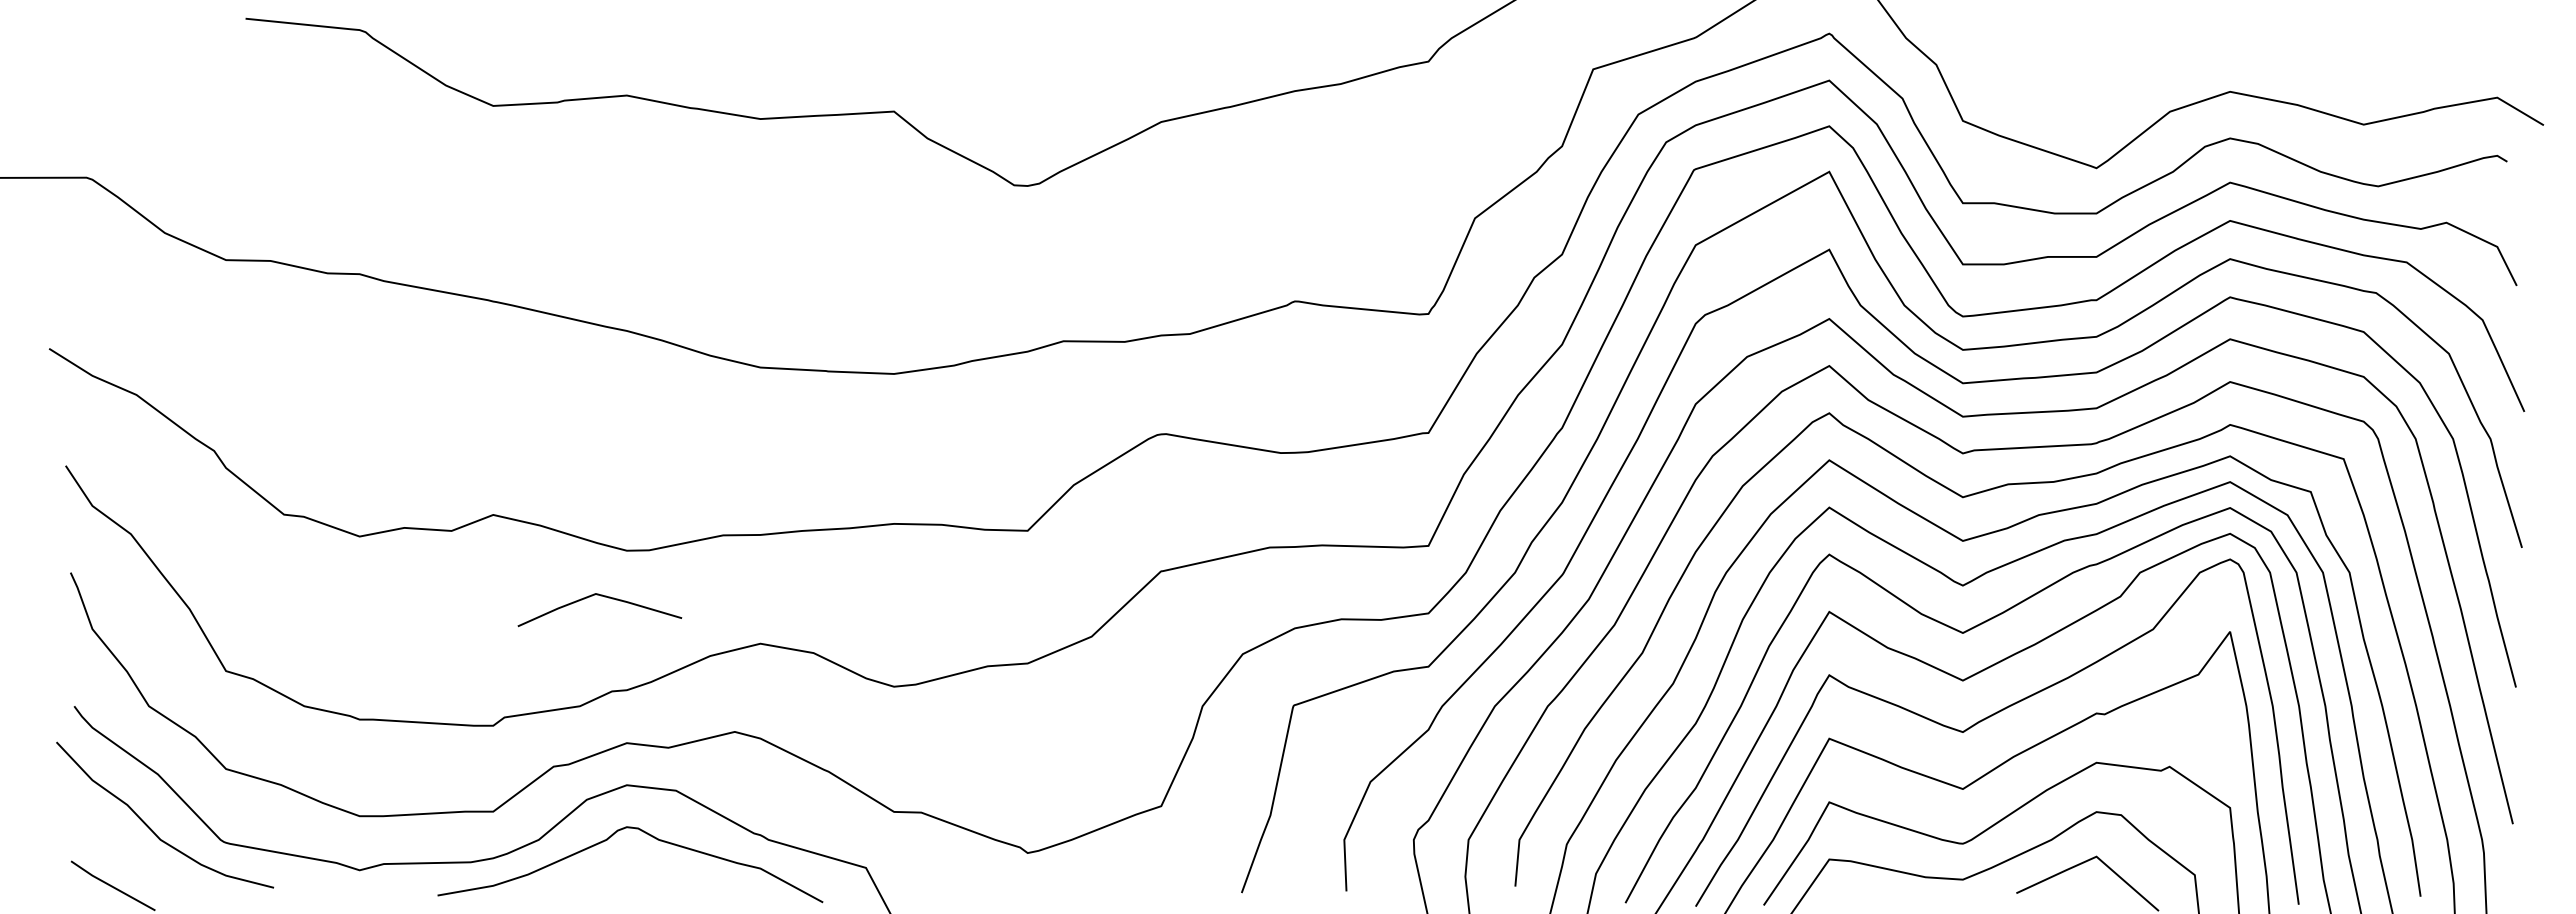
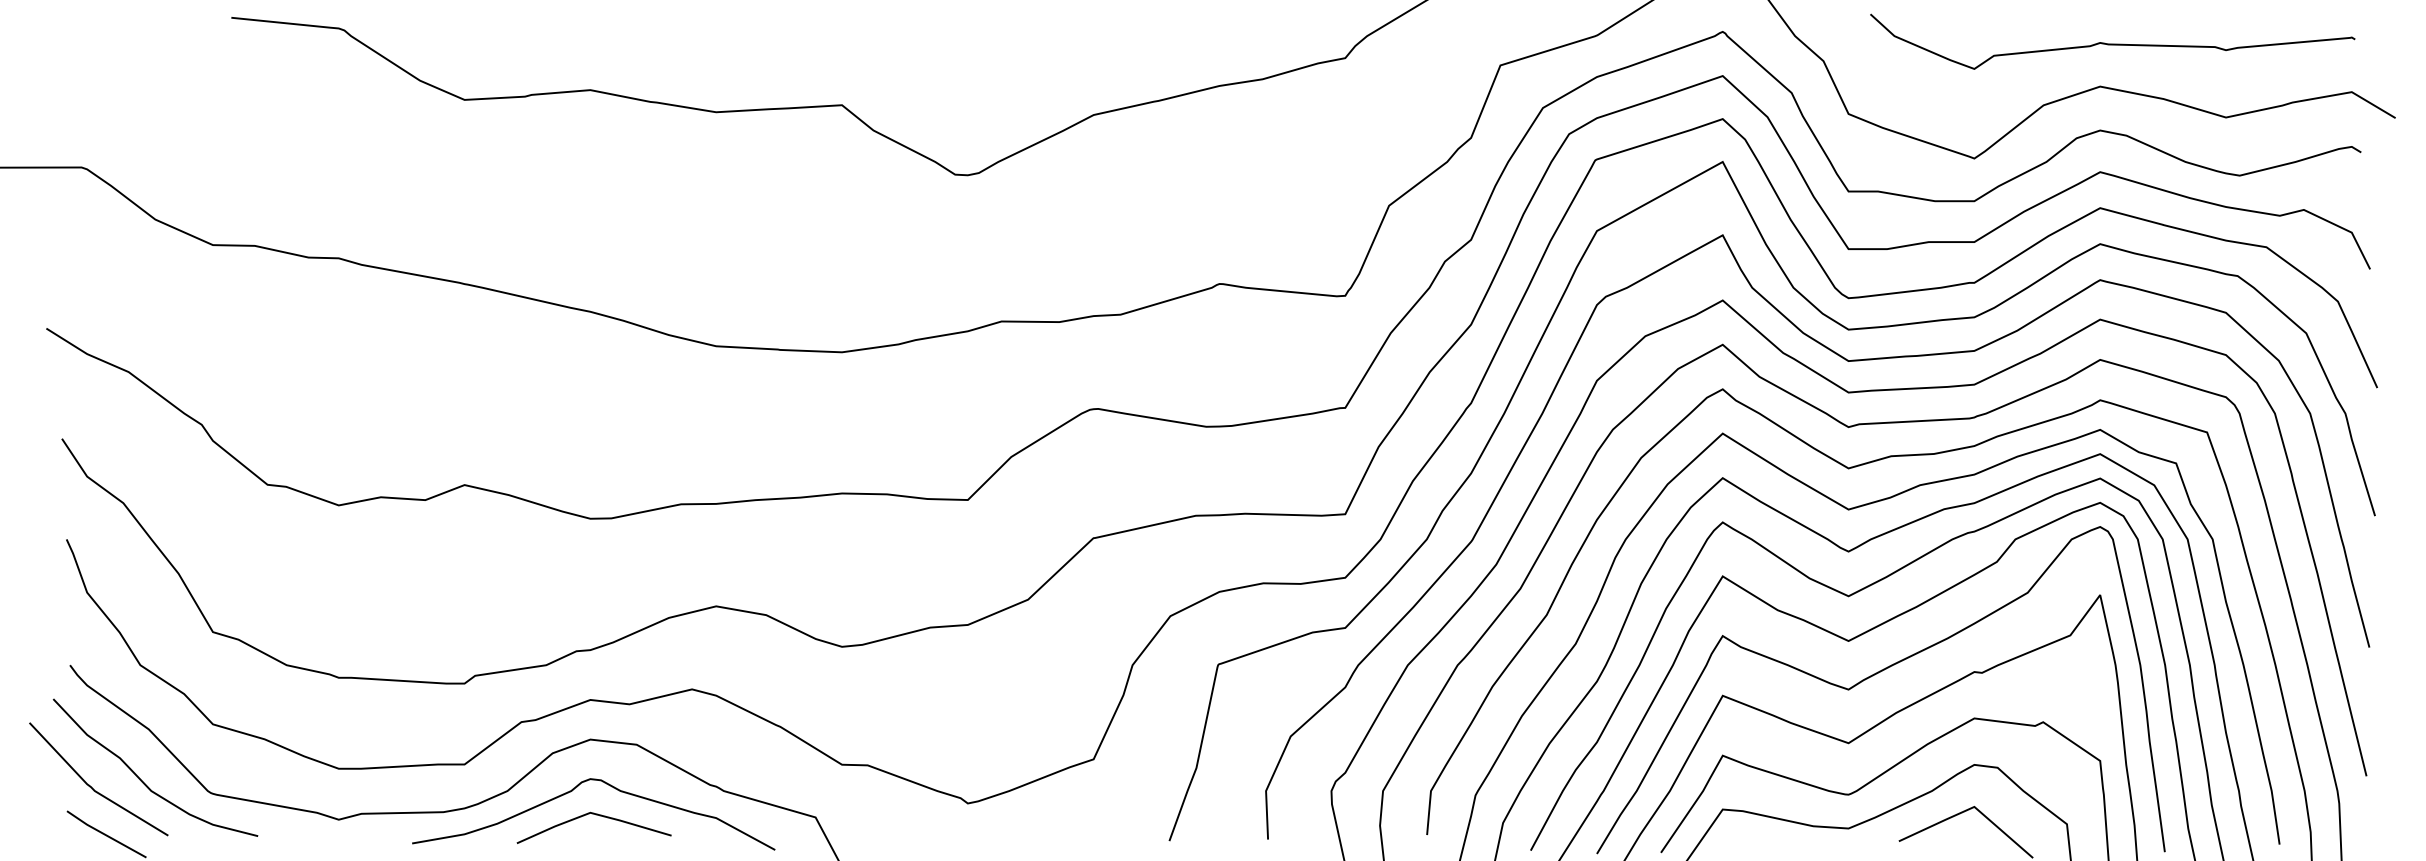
curve: (2243, 46) -> (2112, 43), added
line: (604, 597) -> (598, 816), moved
line: (96, 834) -> (90, 785), added

